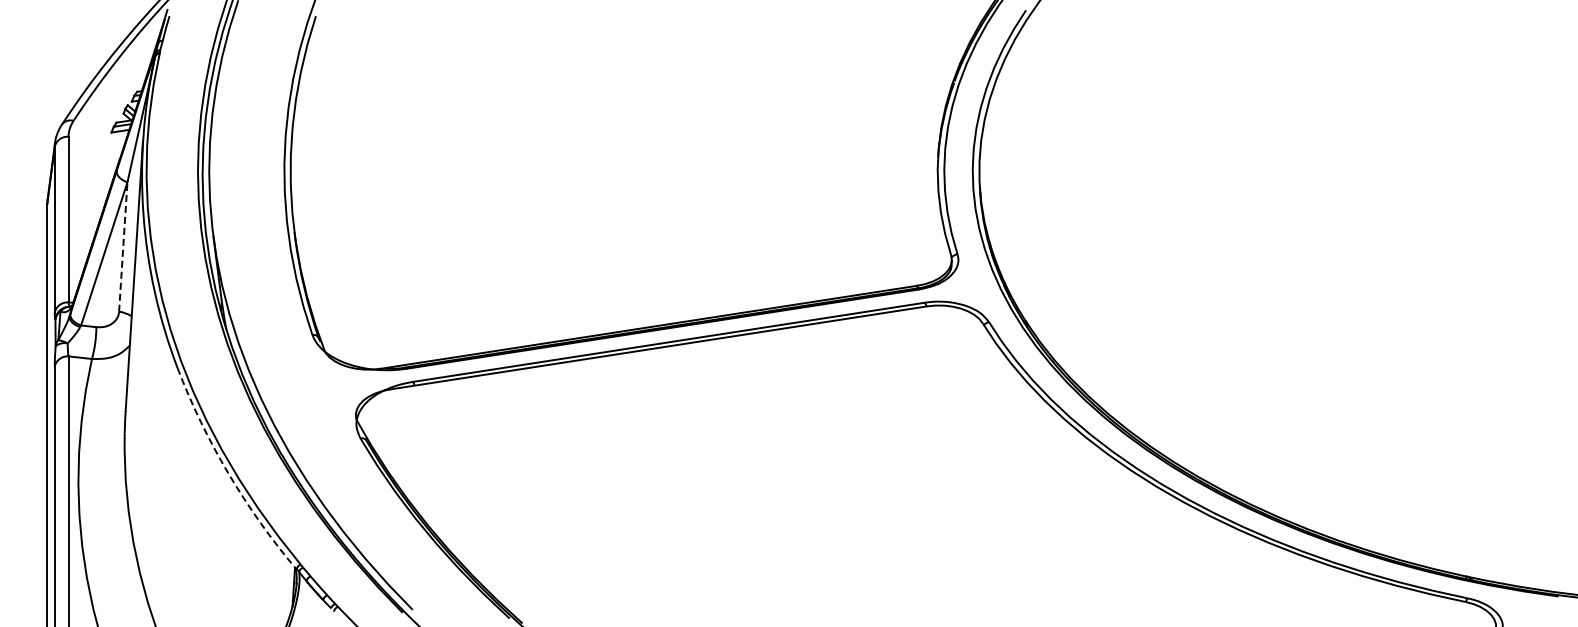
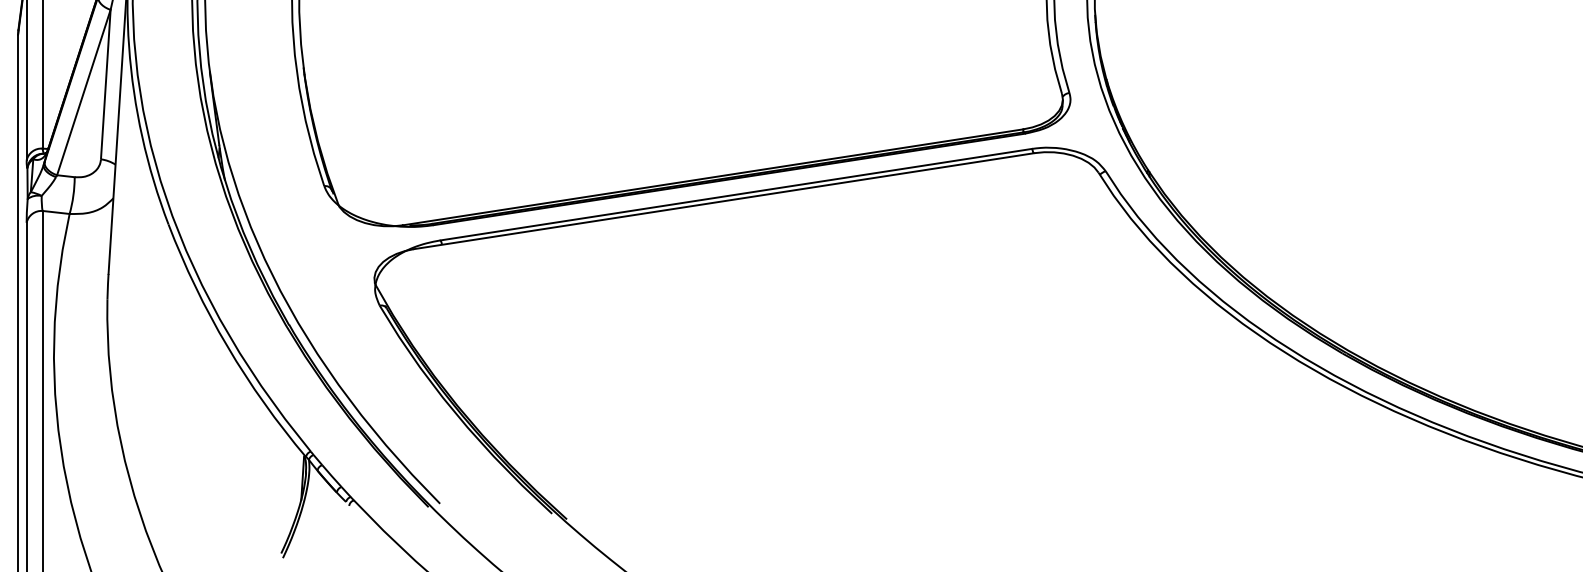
line: (123, 245) -> (106, 82), dashed -> solid
arc: (228, 473) -> (227, 346), dashed -> solid

